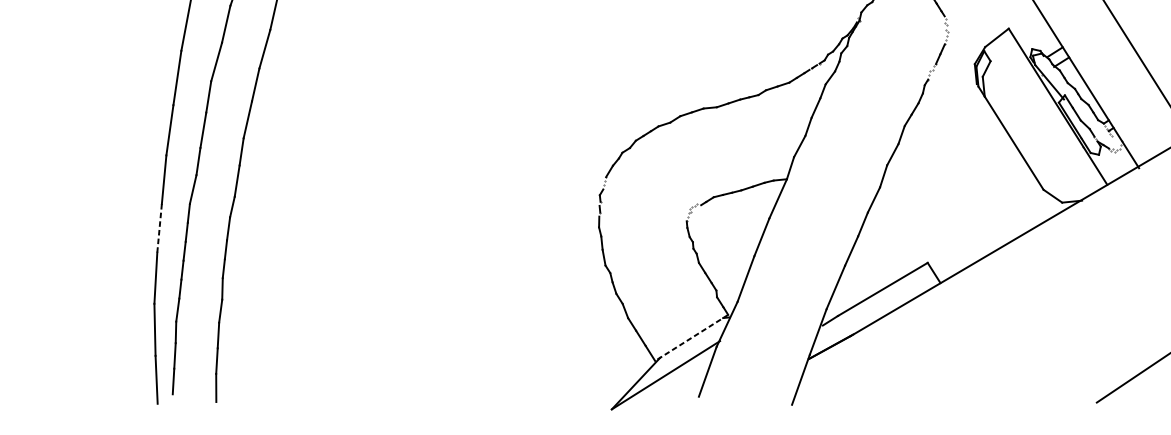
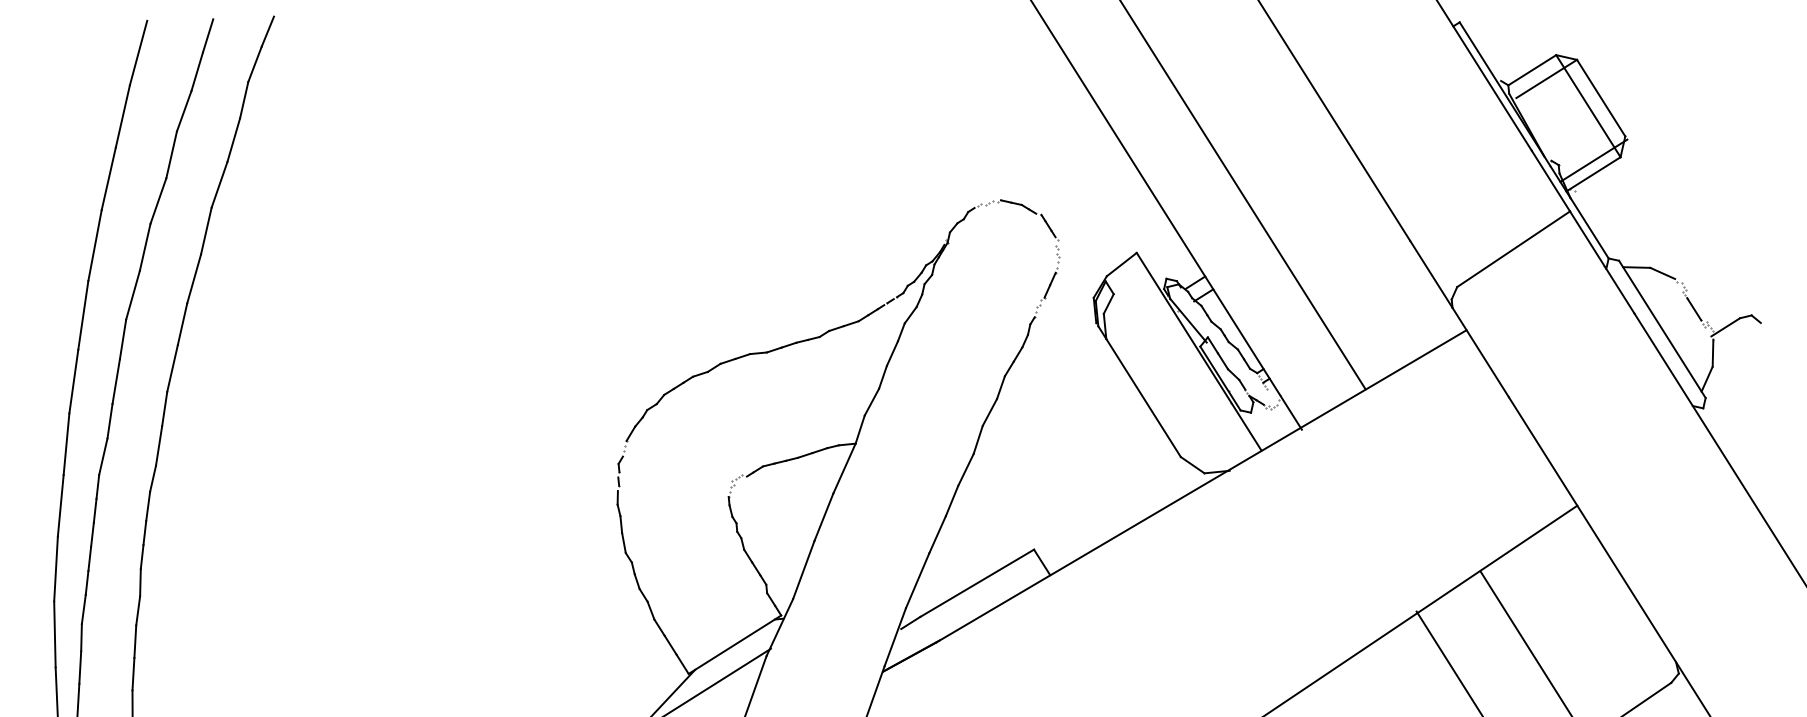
line: (159, 228) -> (60, 505), dashed -> solid
line: (691, 337) -> (734, 644), dashed -> solid

